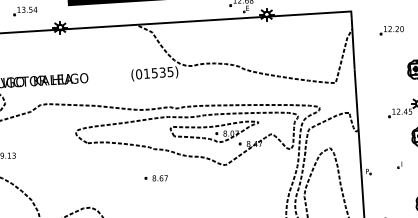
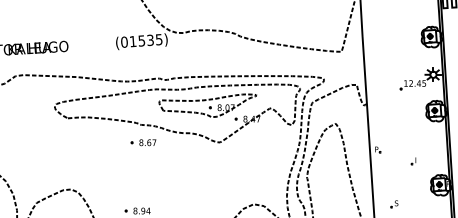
part: (399, 164) -> (413, 160), moved
part: (155, 178) -> (142, 142), moved

